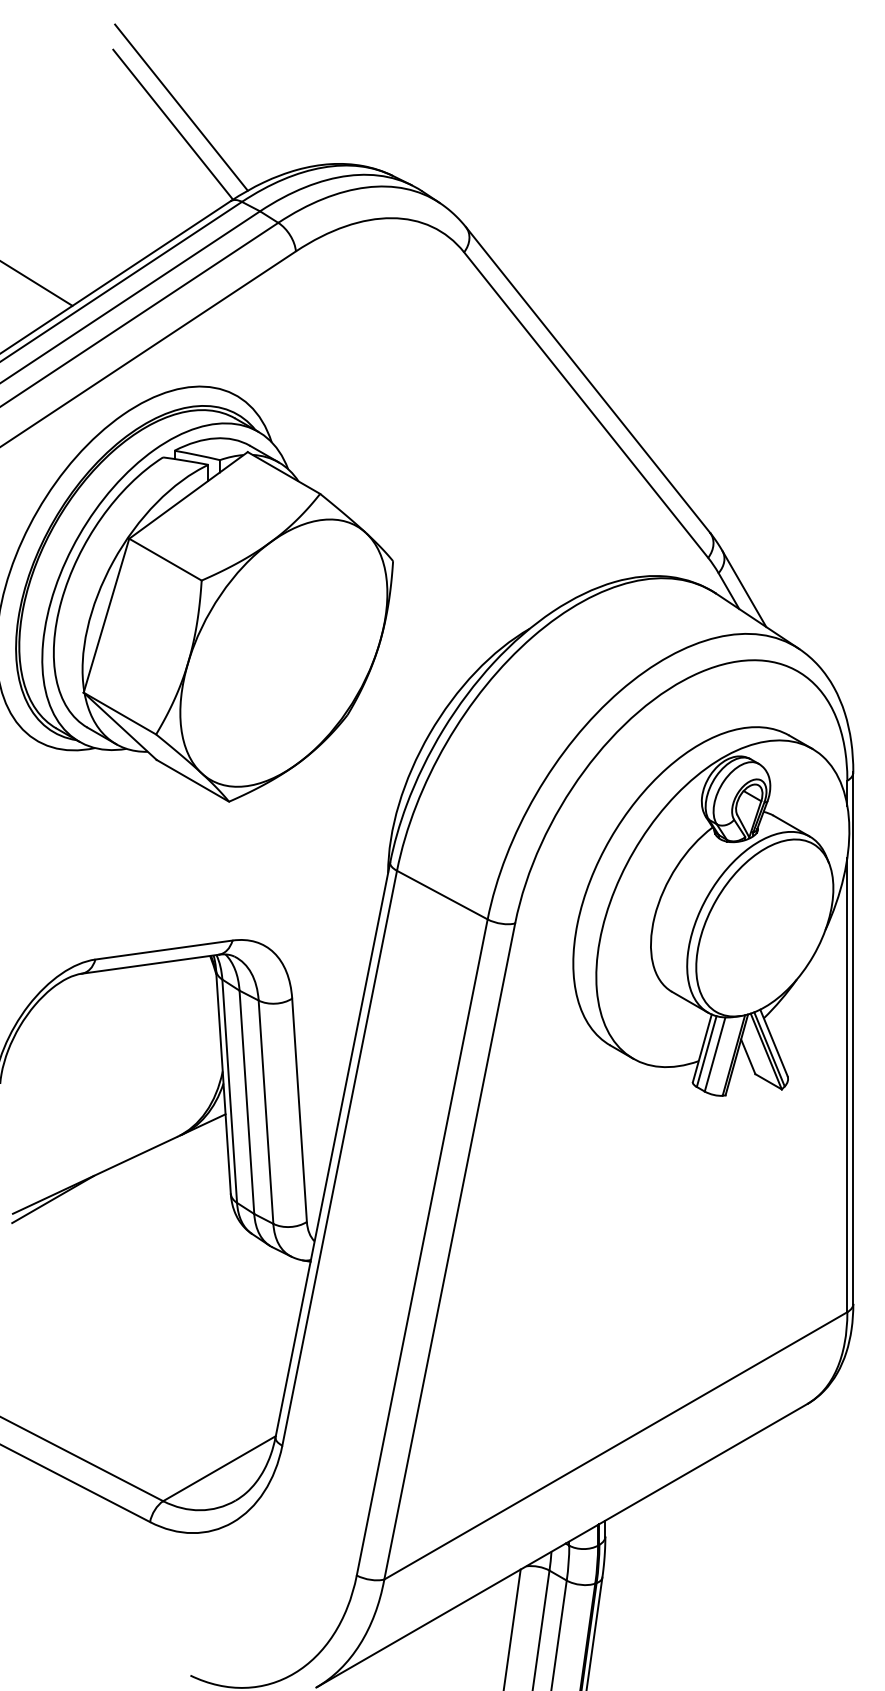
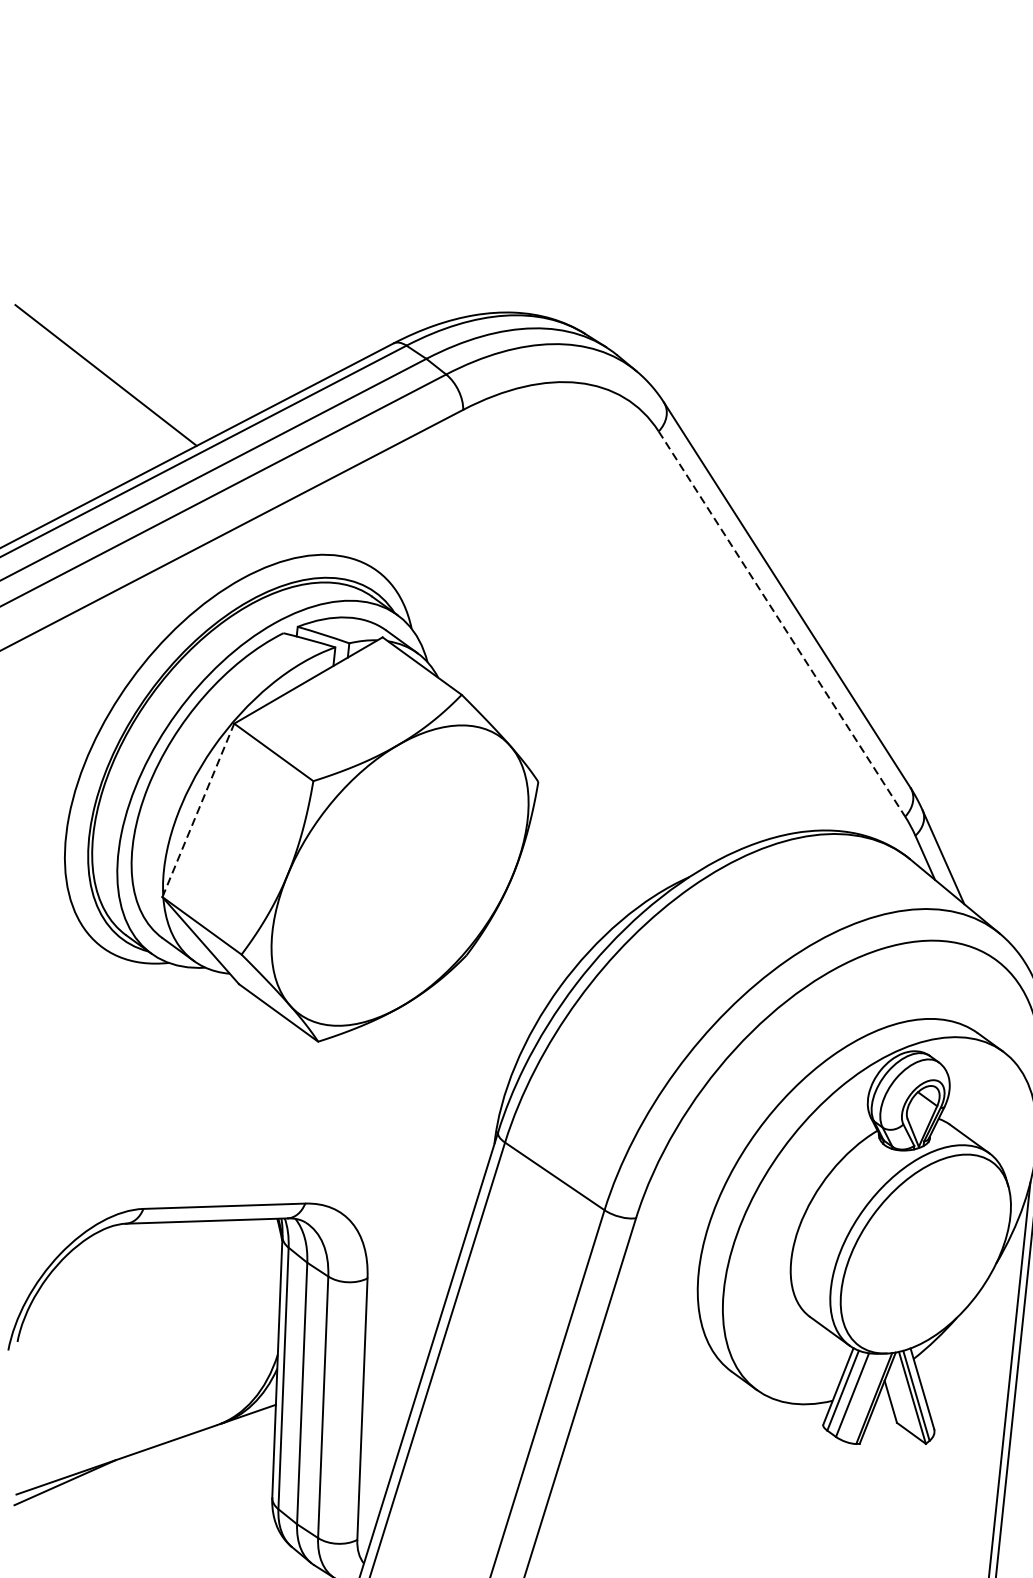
line: (181, 107) -> (347, 228), removed
line: (173, 124) -> (336, 247), removed
line: (586, 405) -> (782, 624), solid -> dashed
line: (106, 615) -> (198, 810), solid -> dashed

